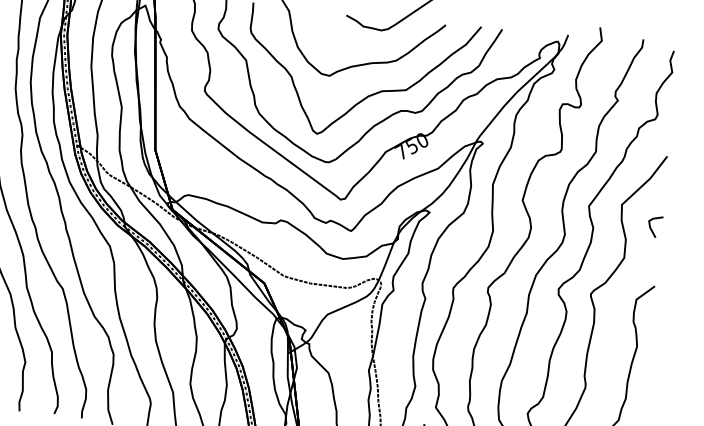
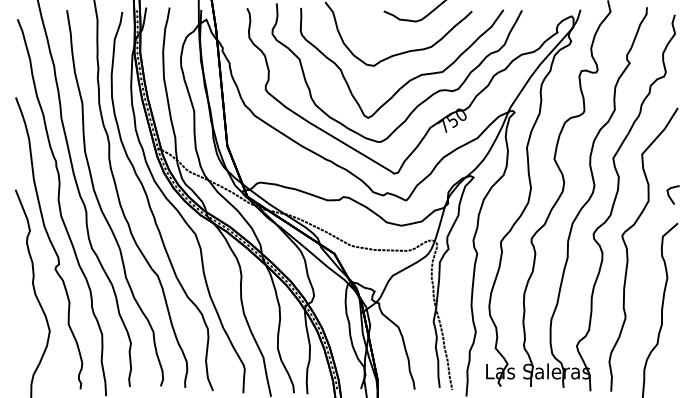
line: (651, 228) -> (670, 196), moved

